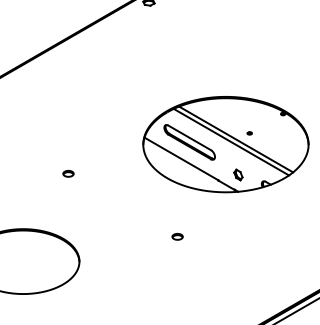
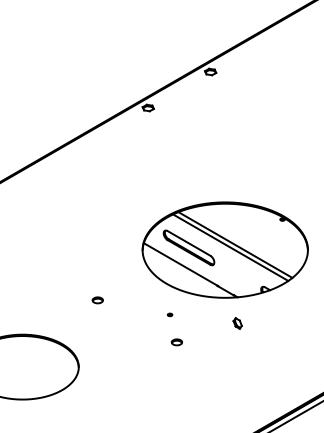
part: (249, 132) -> (169, 314), moved
part: (68, 173) -> (97, 300), moved
part: (238, 174) -> (237, 323), moved

